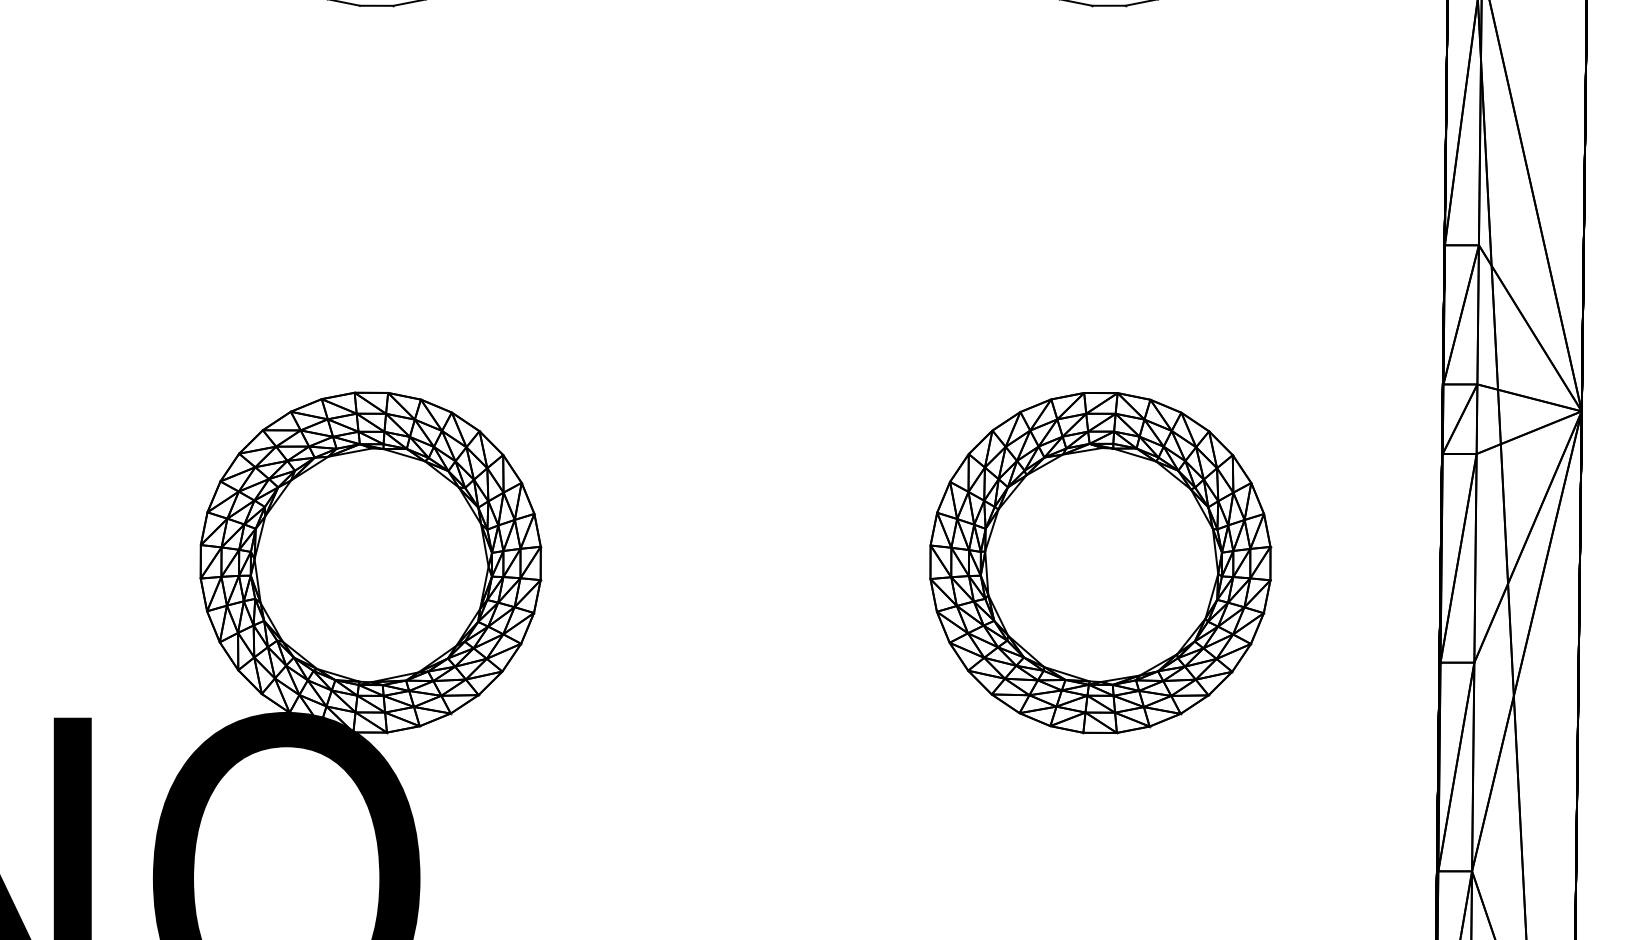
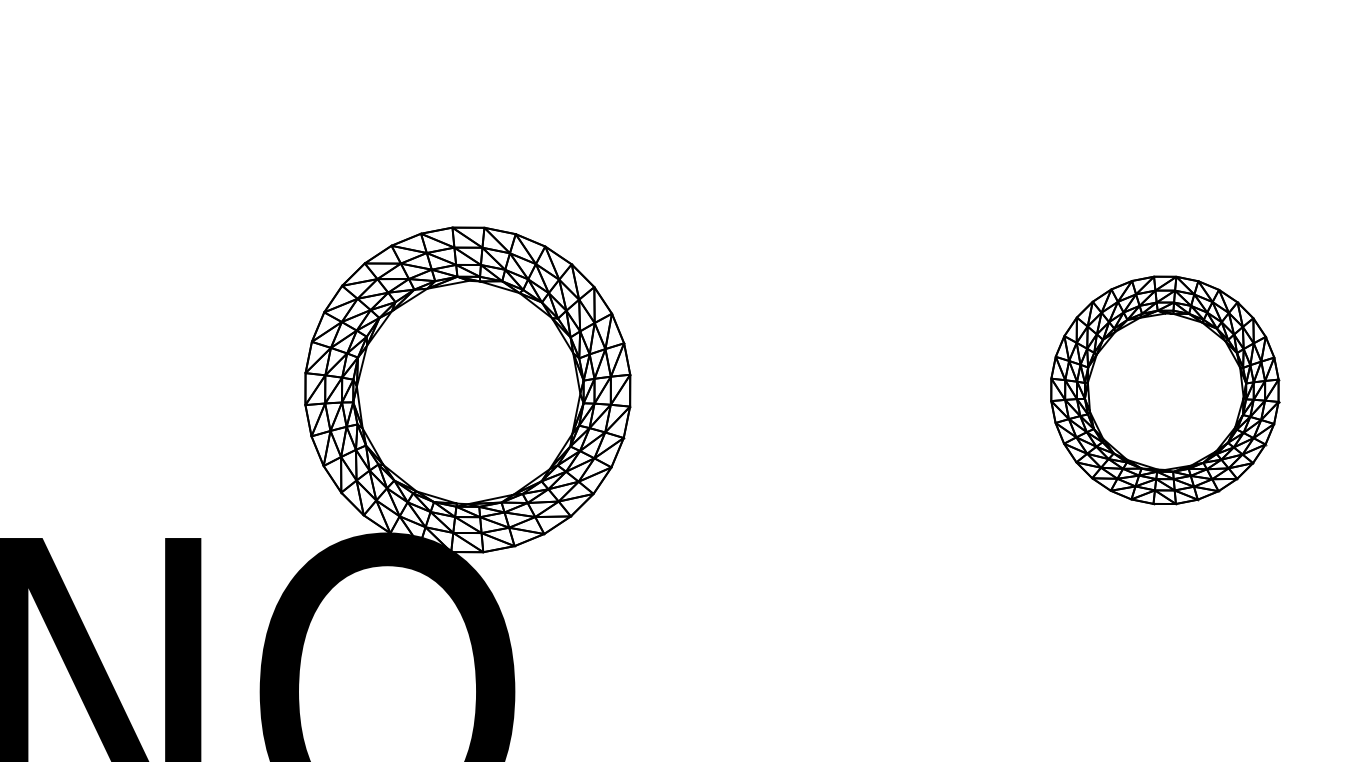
part: (1100, 563) -> (1164, 390), size x0.7

